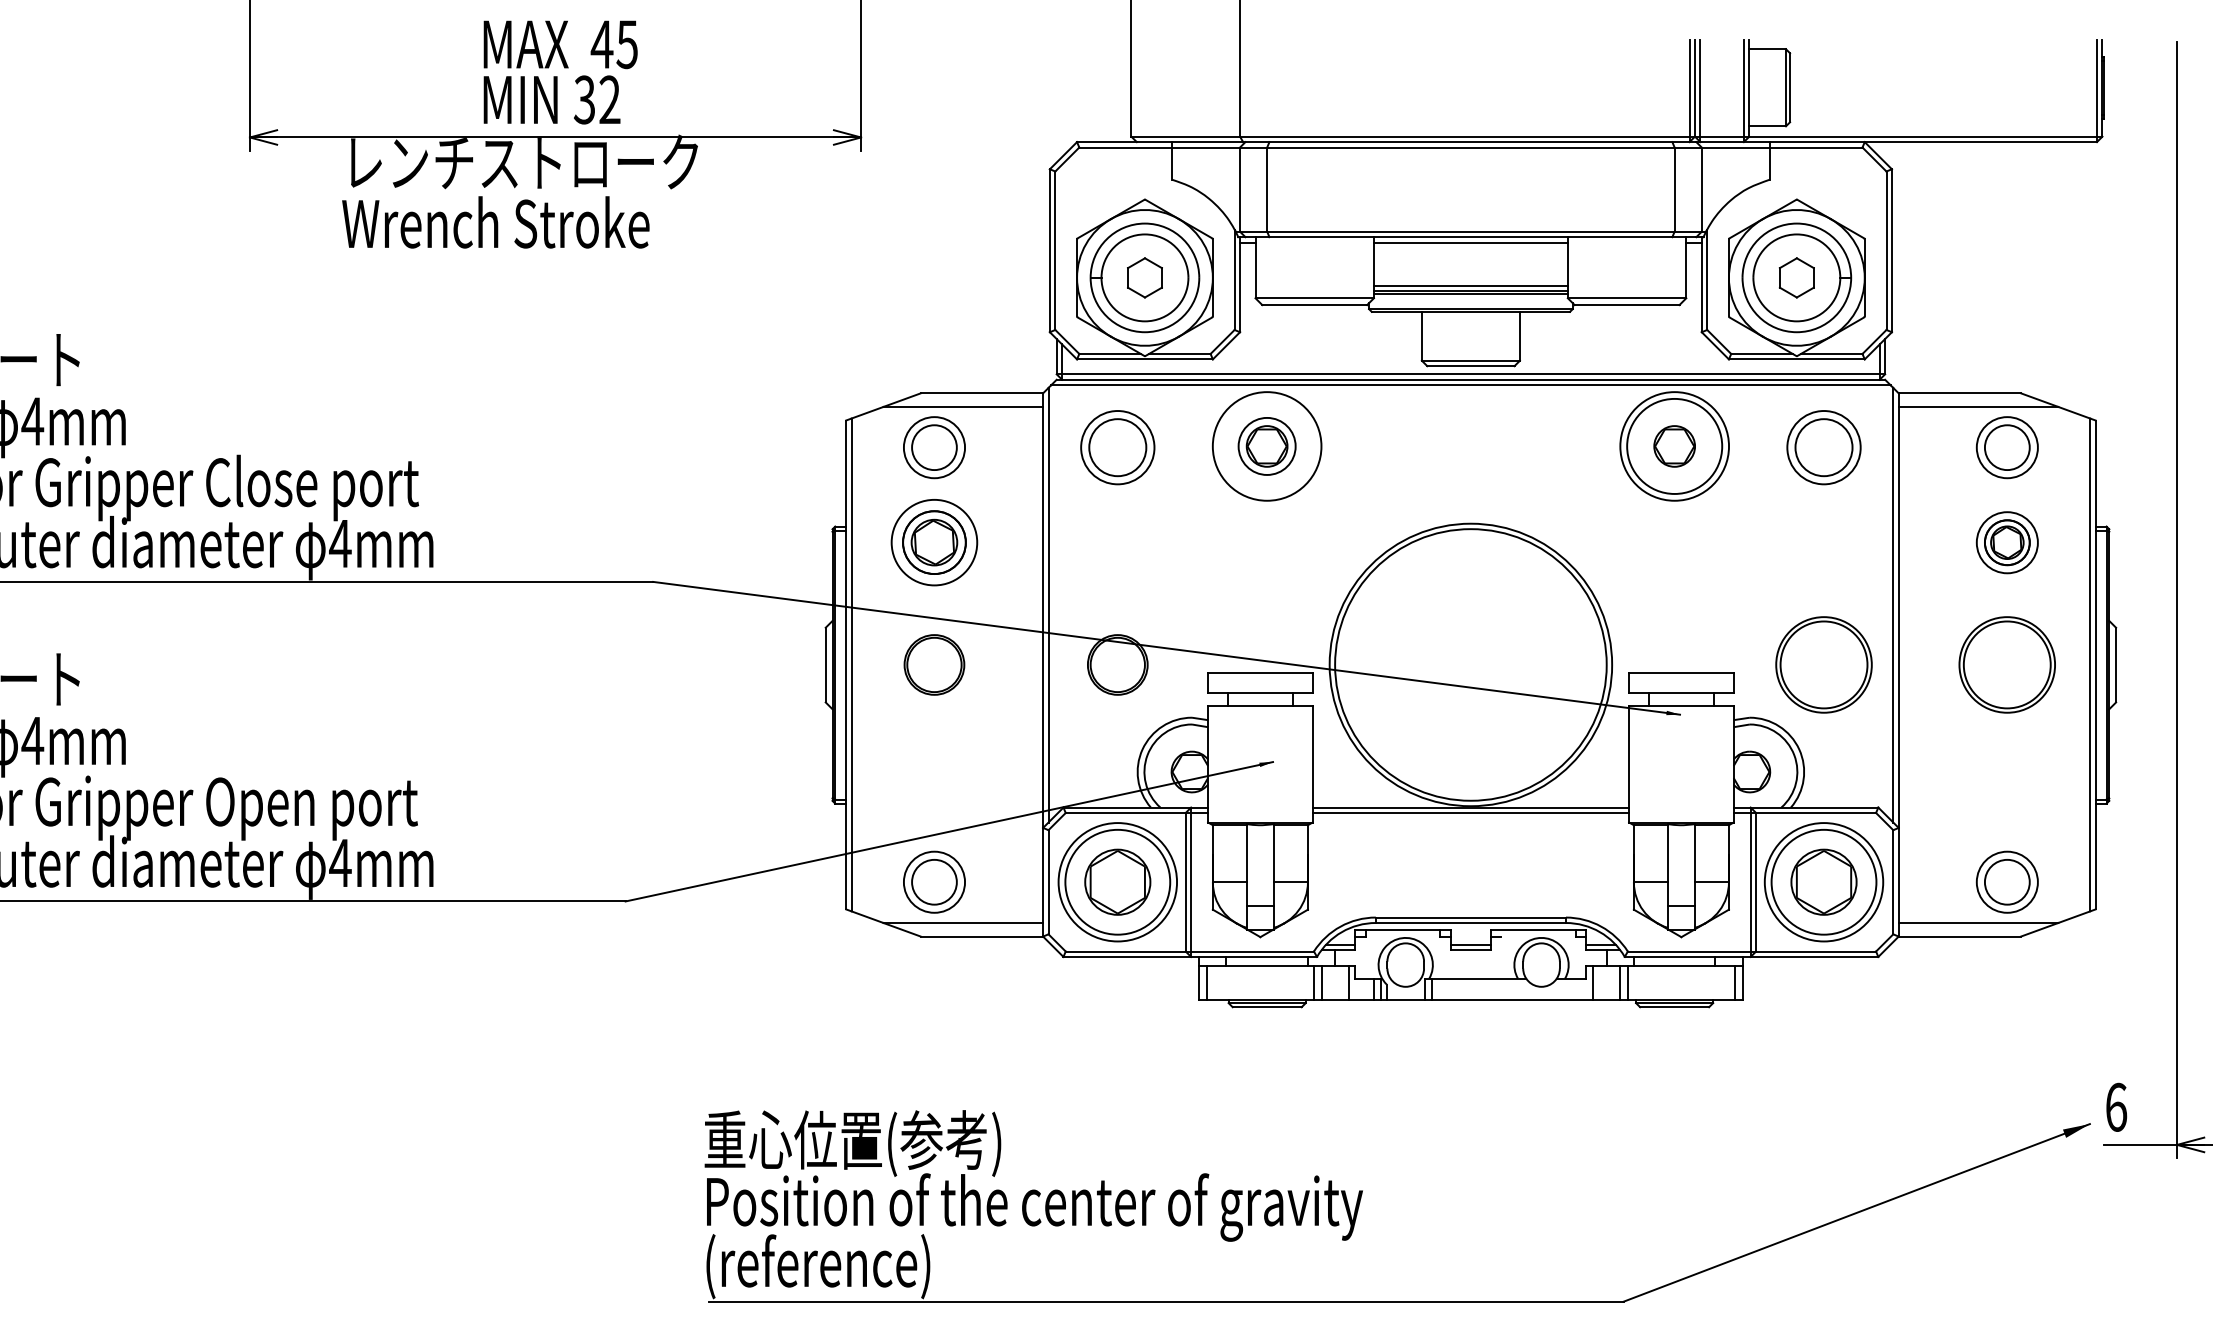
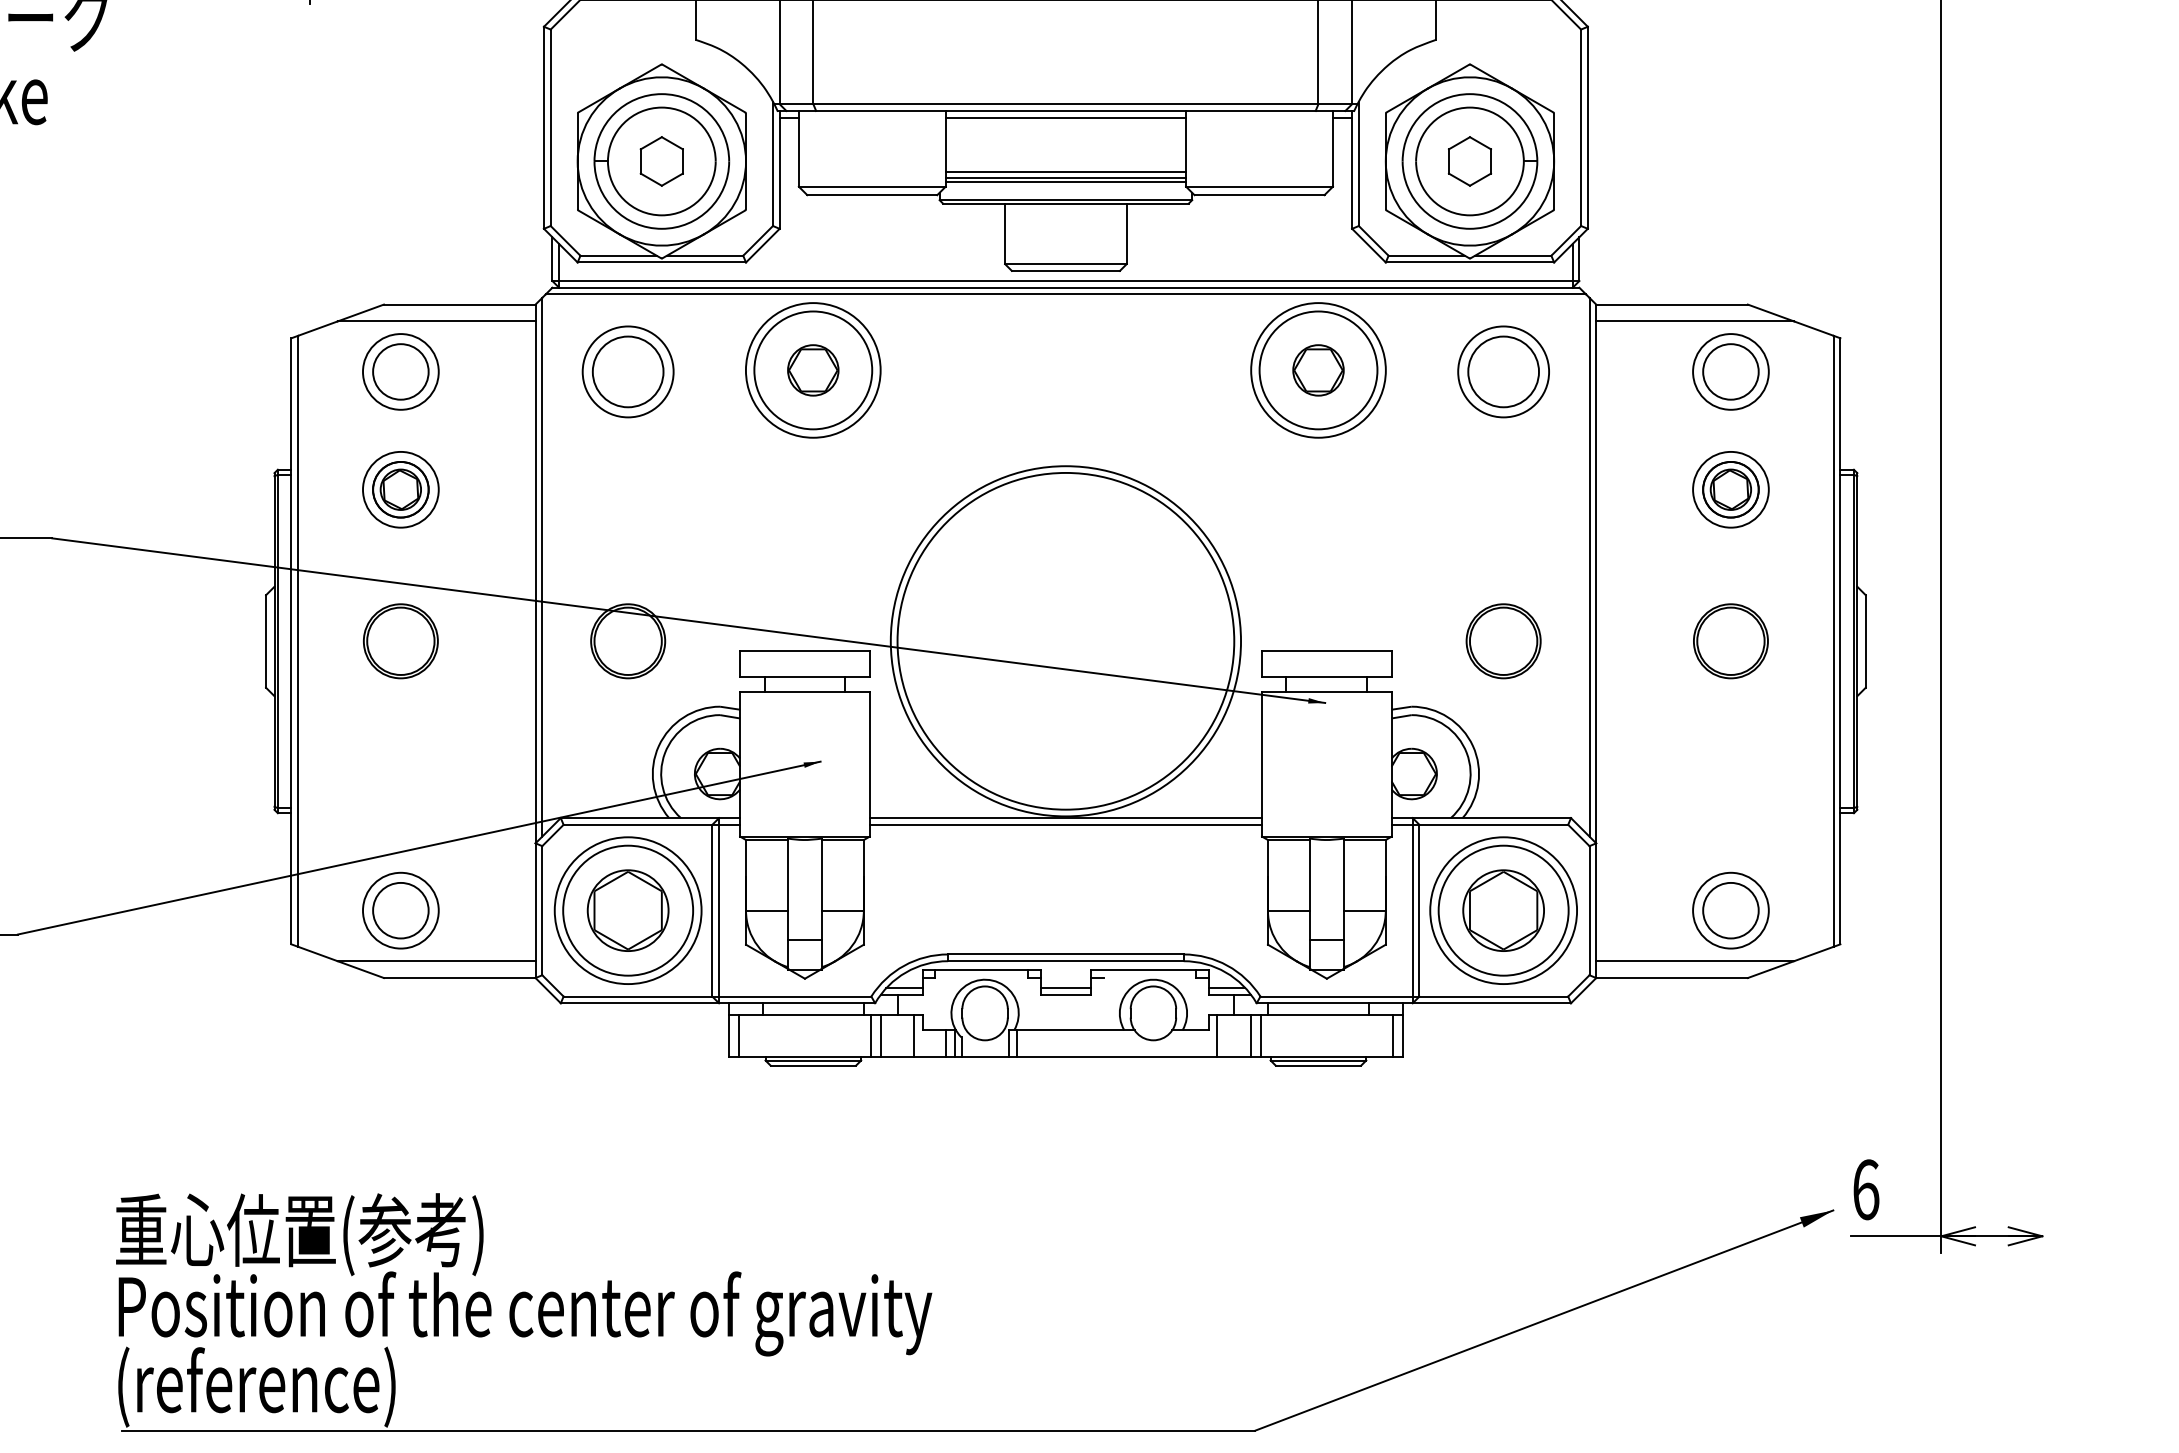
circle: (1266, 445) -> (812, 369), size x1.67
part: (934, 542) -> (400, 489), size x0.71
part: (1823, 664) -> (1503, 640), size x0.62
part: (2007, 664) -> (1731, 640), size x0.62

